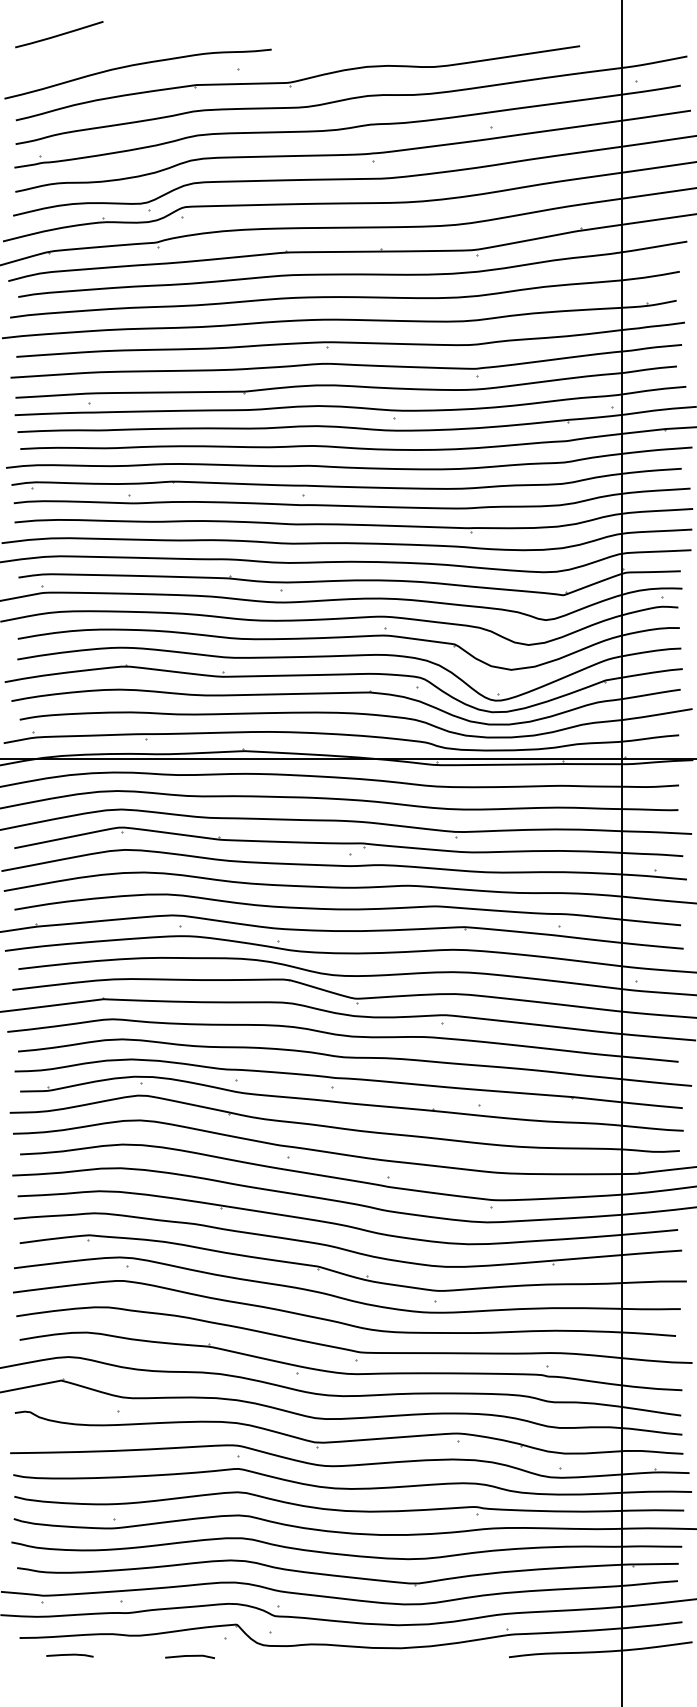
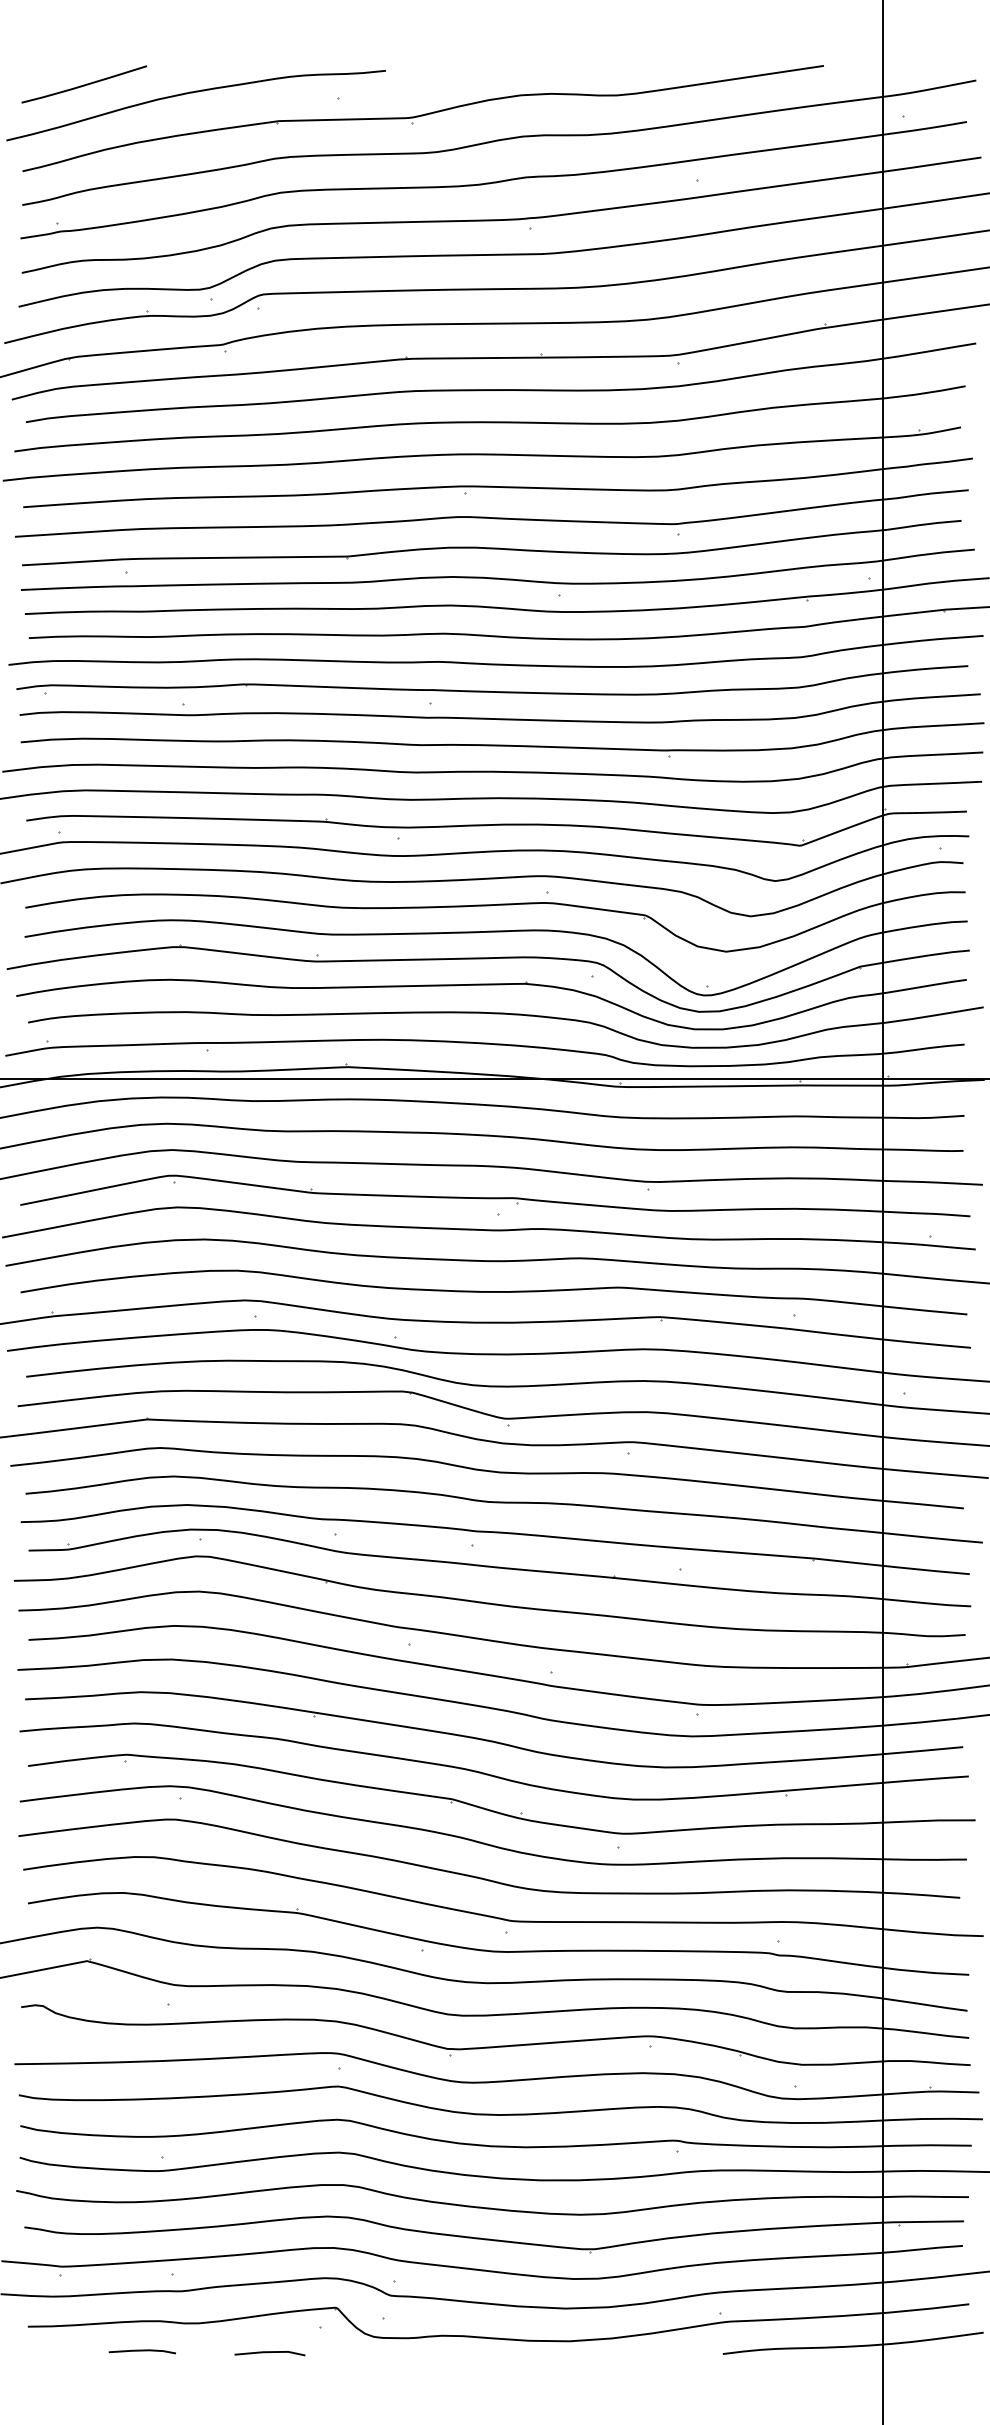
line: (59, 34) -> (84, 84), moved
line: (69, 1655) -> (141, 2351), moved

